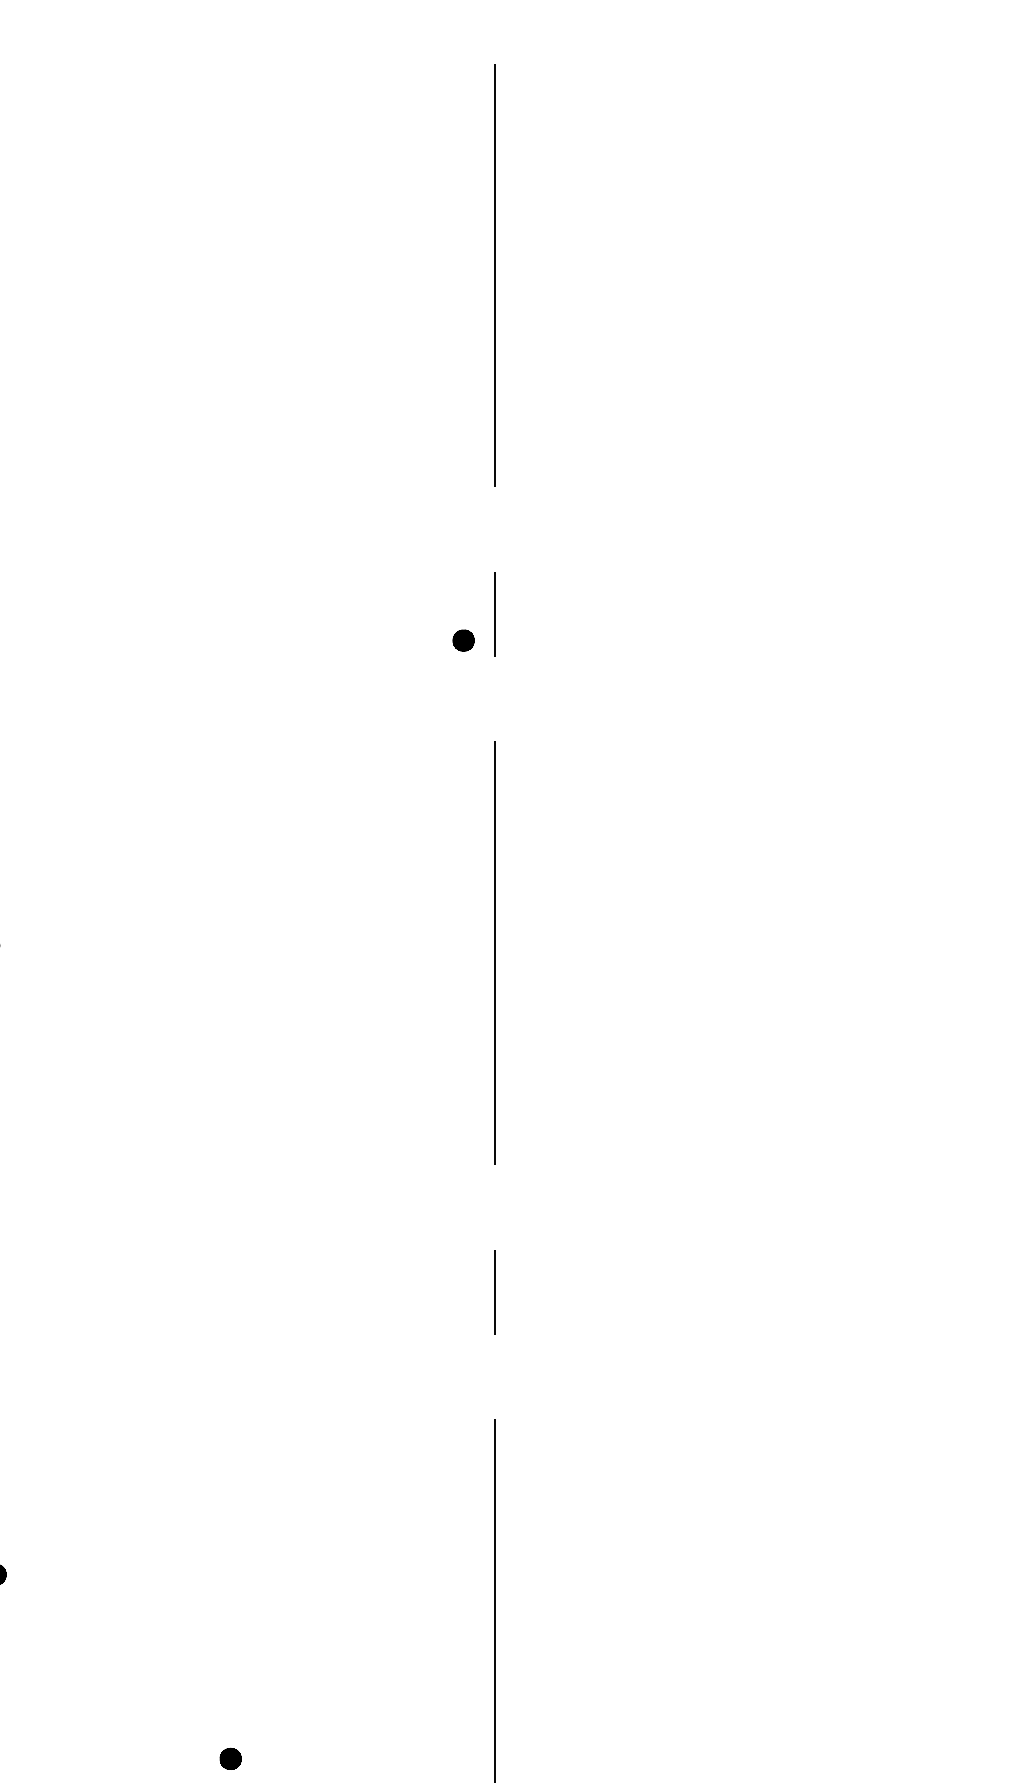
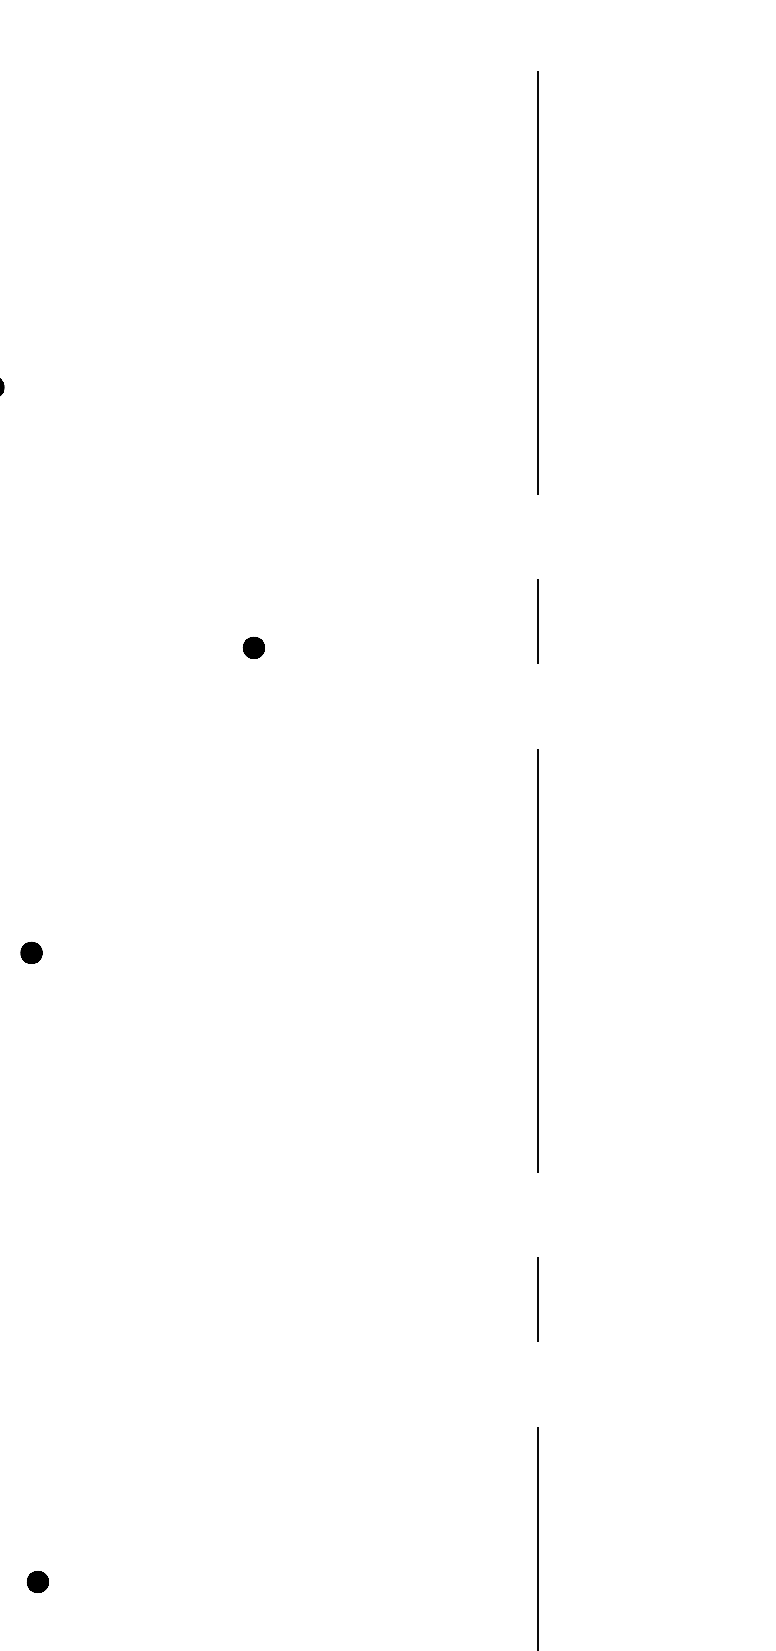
part: (463, 640) -> (253, 647), moved

